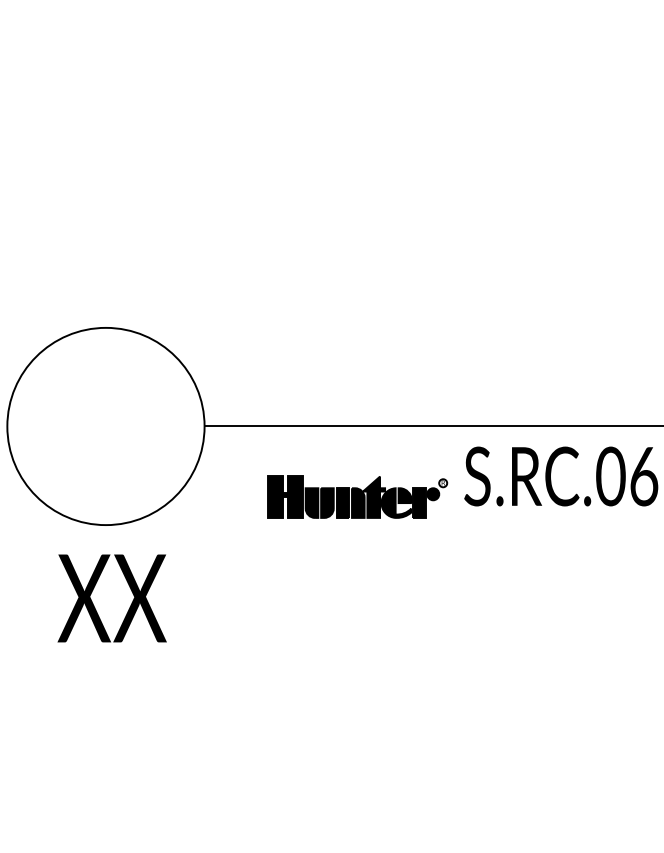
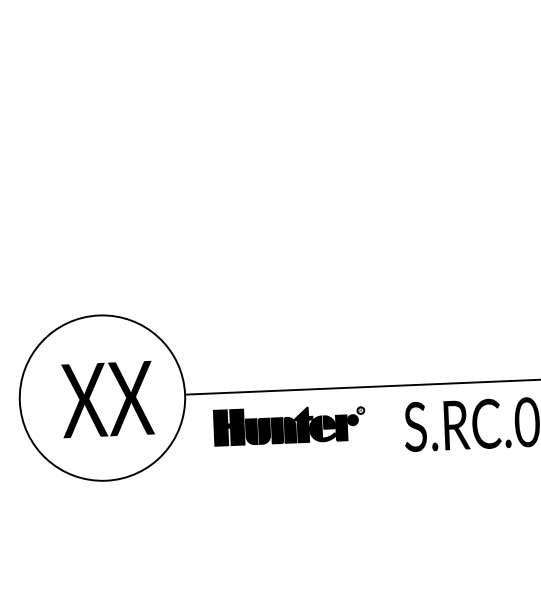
part: (357, 496) -> (289, 424), moved
text: (111, 598) -> (107, 399), moved

